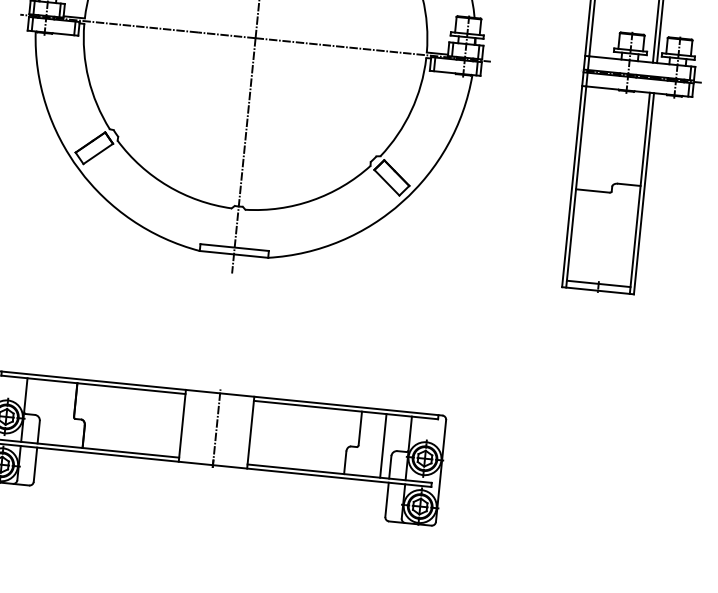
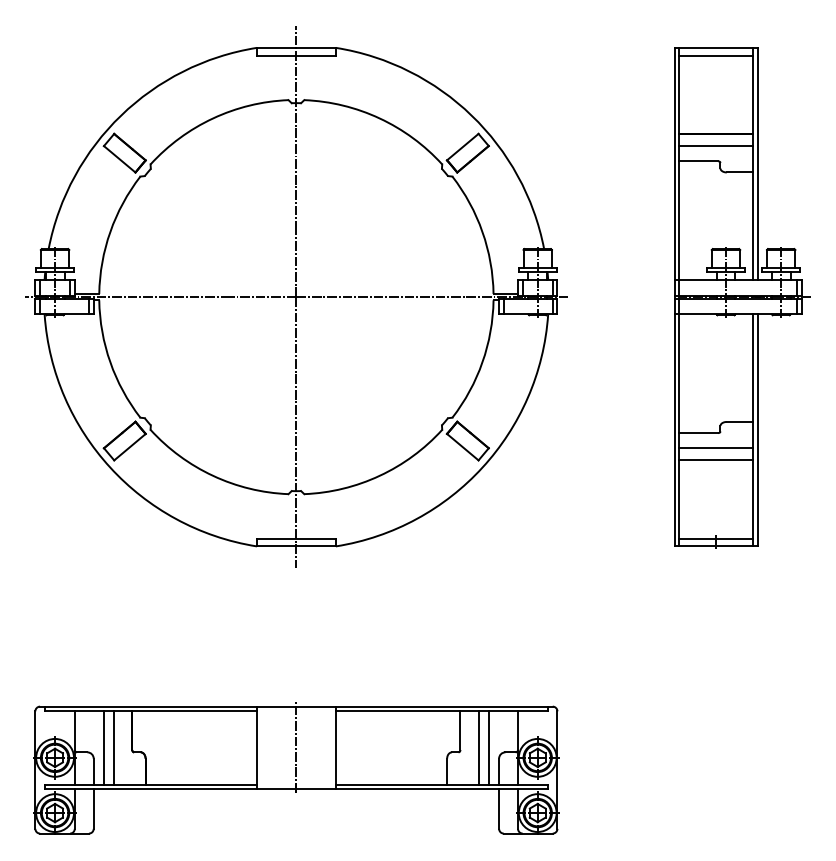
line: (605, 205) -> (715, 448), added
line: (604, 216) -> (715, 460), added
line: (49, 412) -> (103, 747), added
line: (58, 413) -> (114, 747), added
line: (374, 444) -> (478, 747), added

